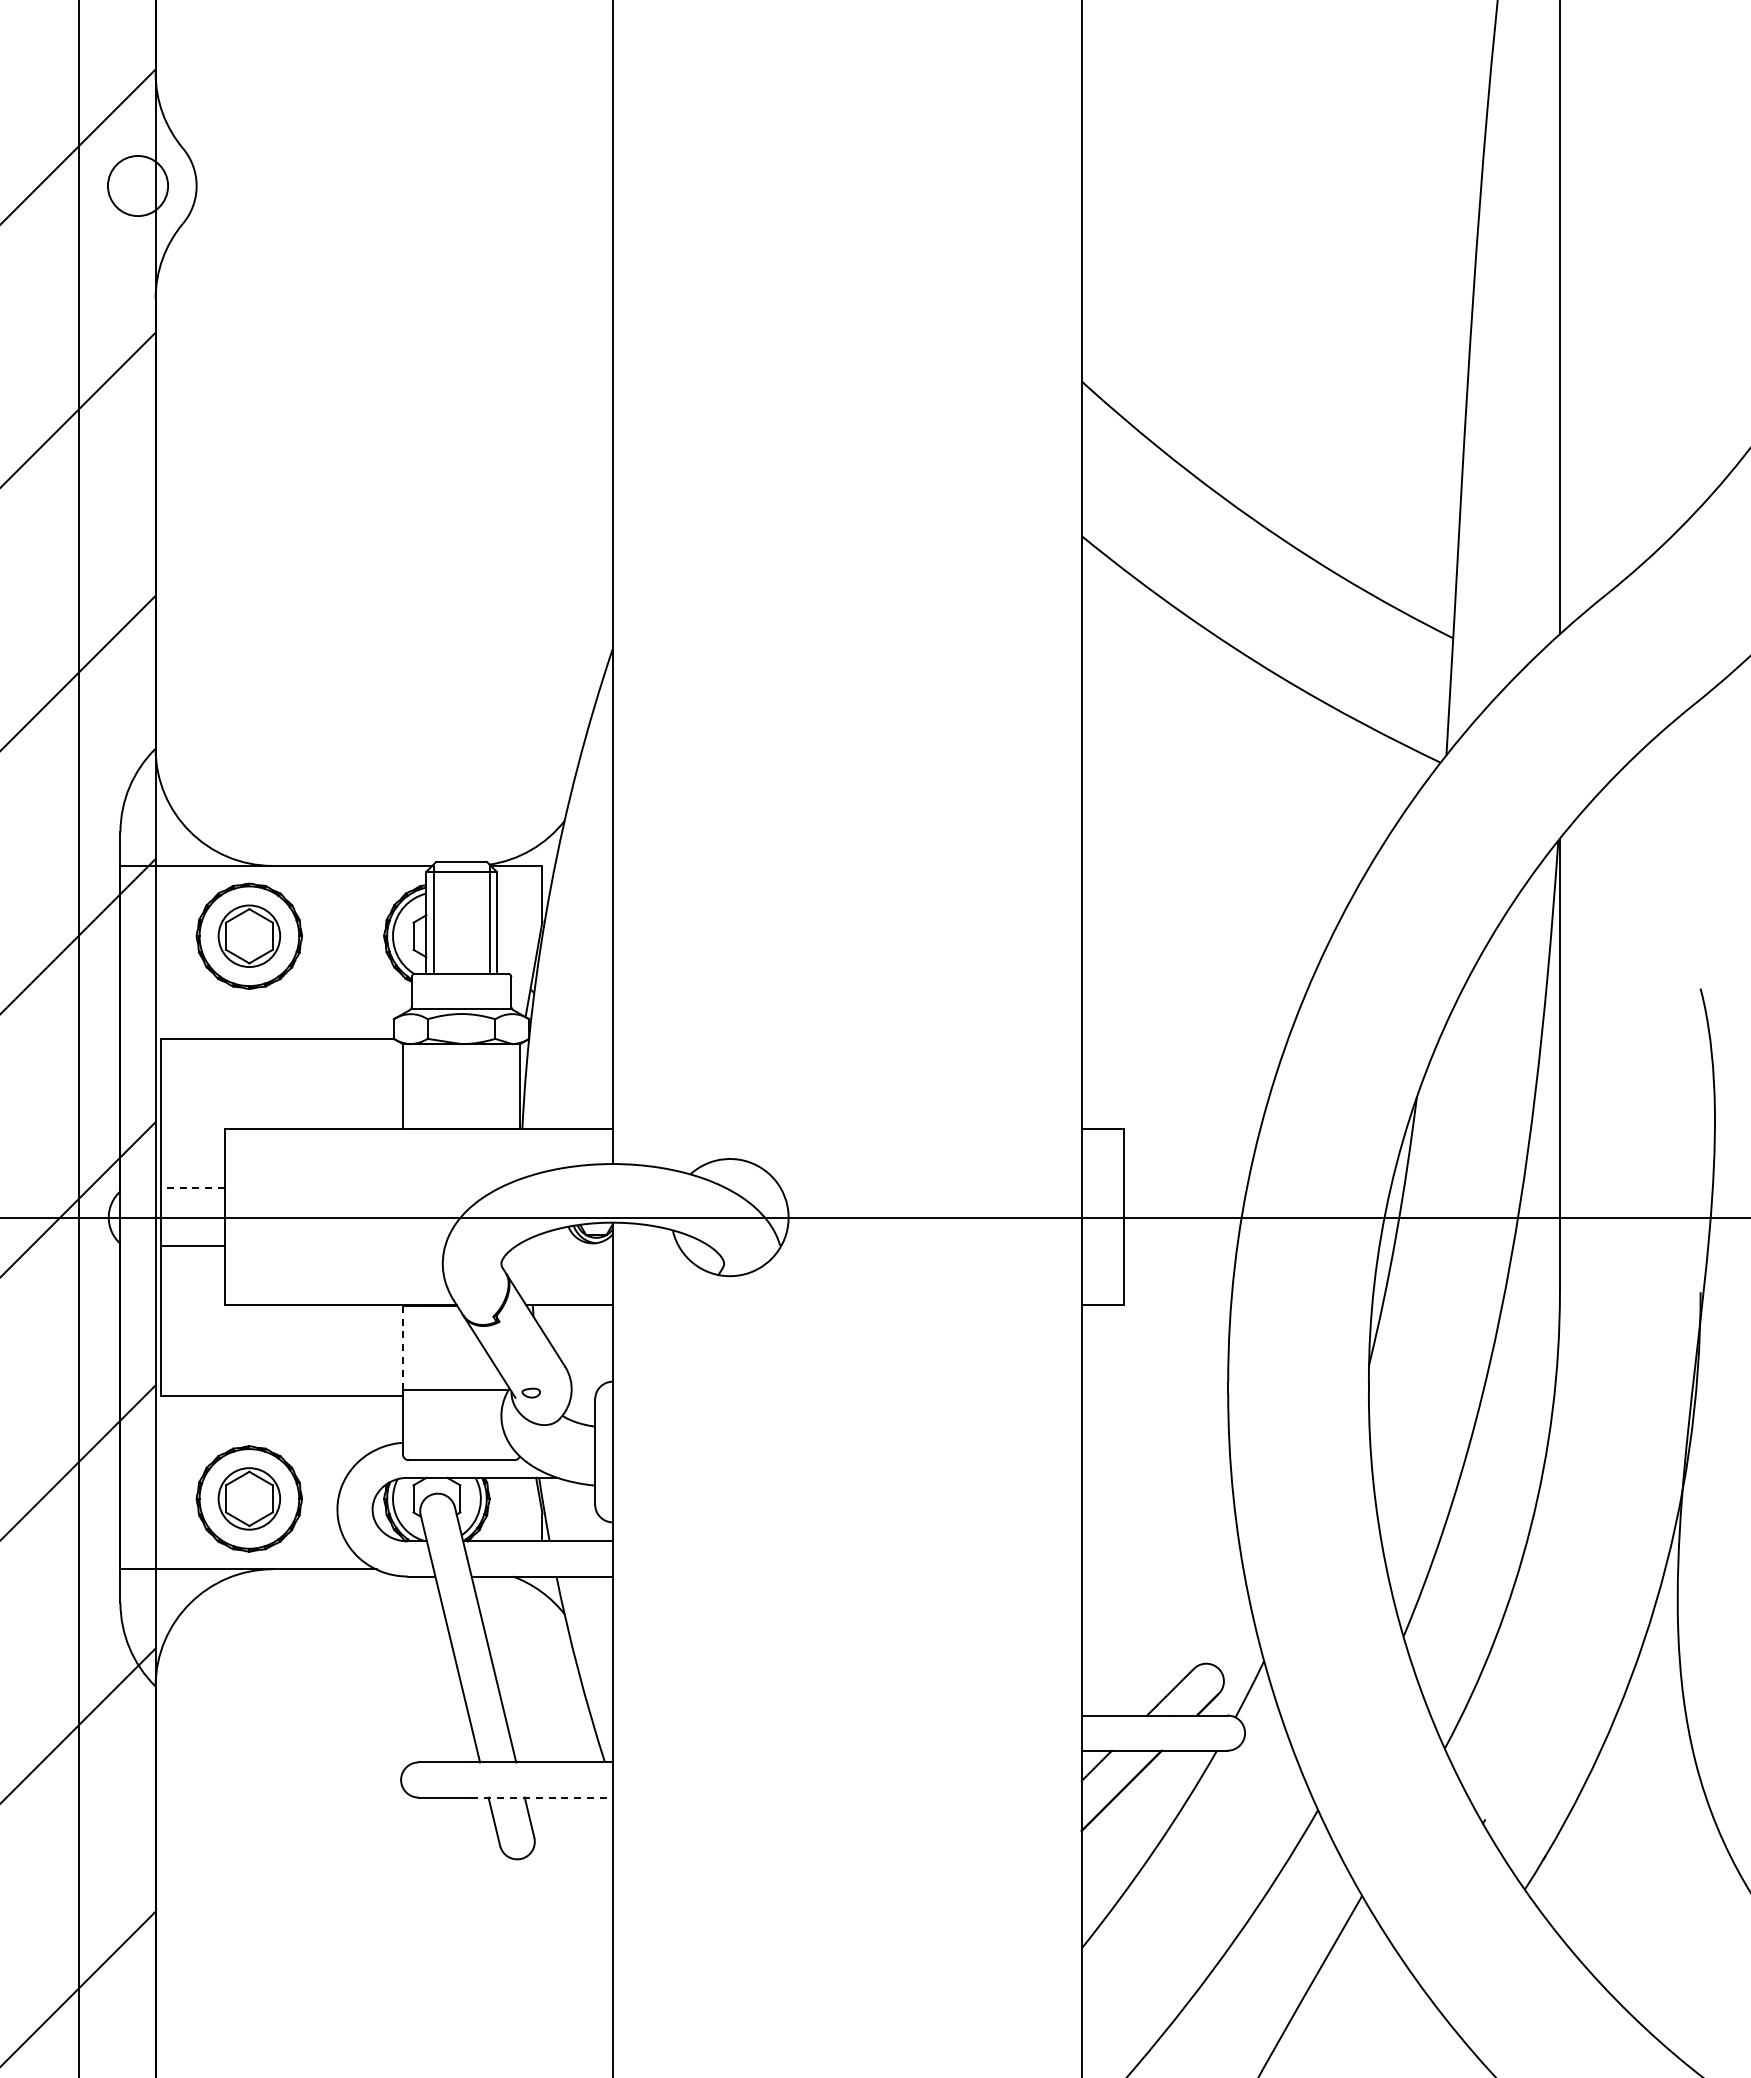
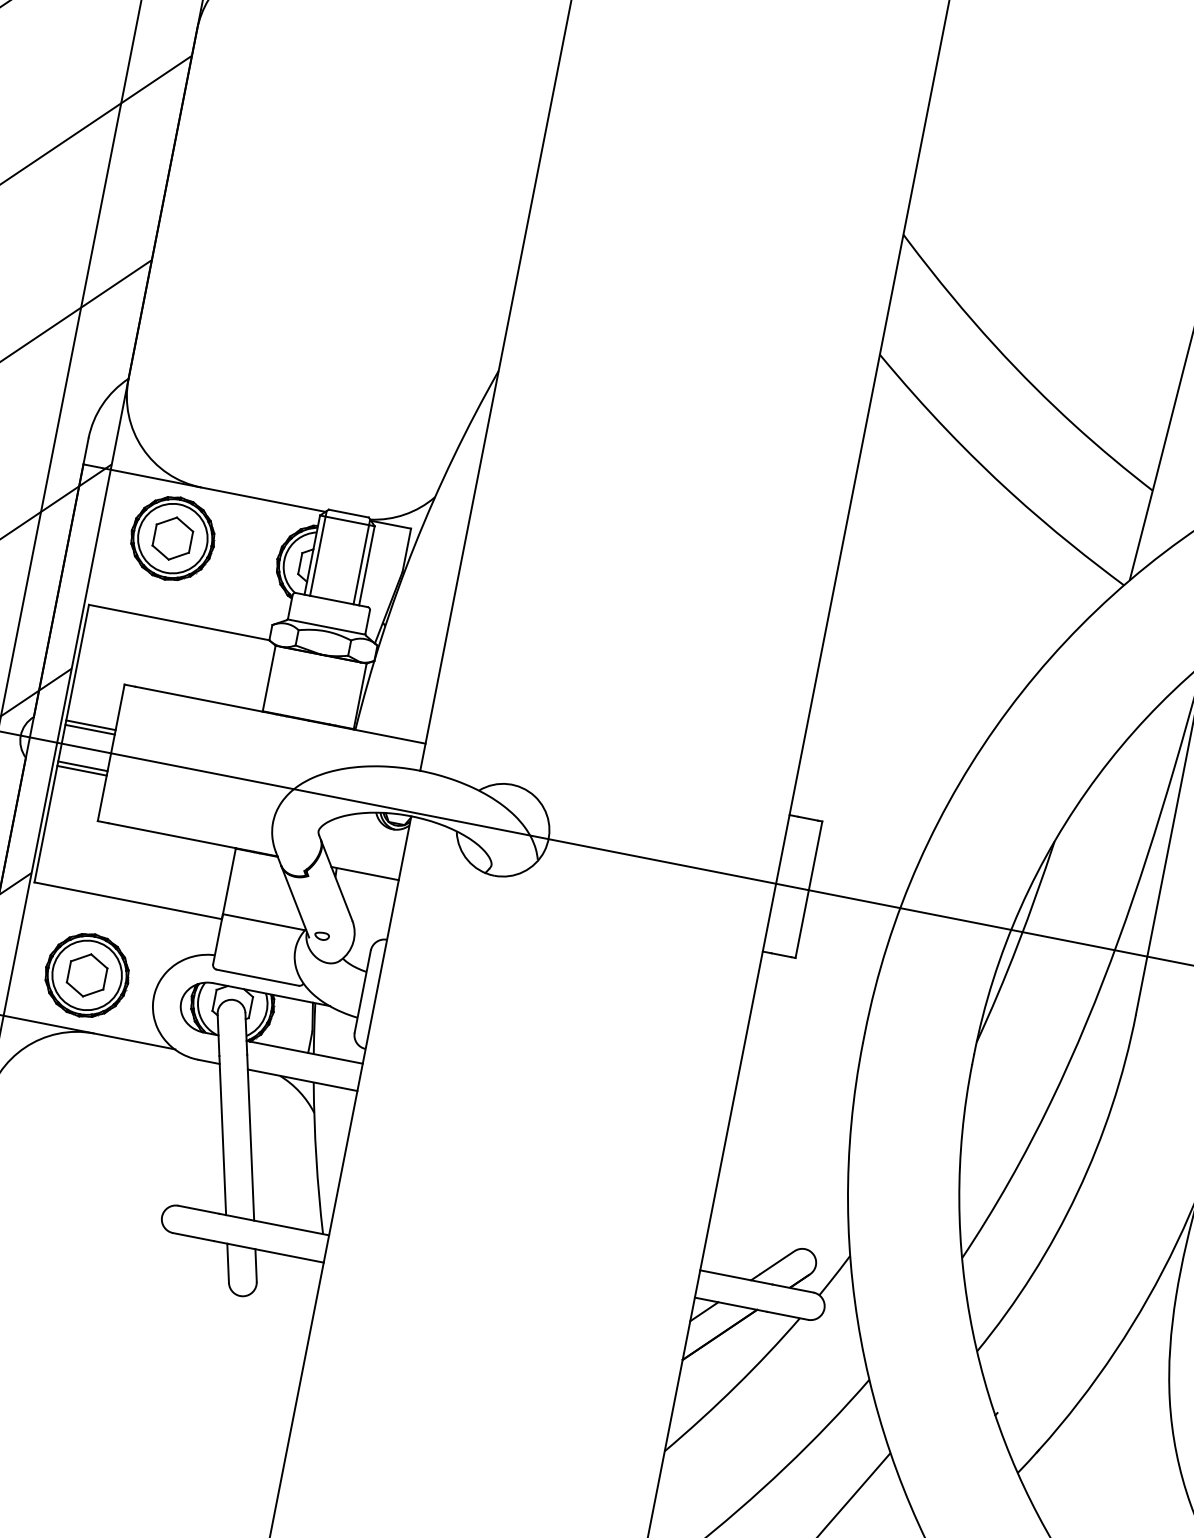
circle: (249, 936) -> (172, 538), size x1.43
line: (193, 1187) -> (91, 725), dashed -> solid
line: (193, 1193) -> (90, 729), added
line: (193, 1240) -> (83, 766), added
line: (402, 1347) -> (229, 881), dashed -> solid
circle: (249, 1498) -> (87, 975), size x1.43
line: (542, 1797) -> (269, 1251), dashed -> solid

